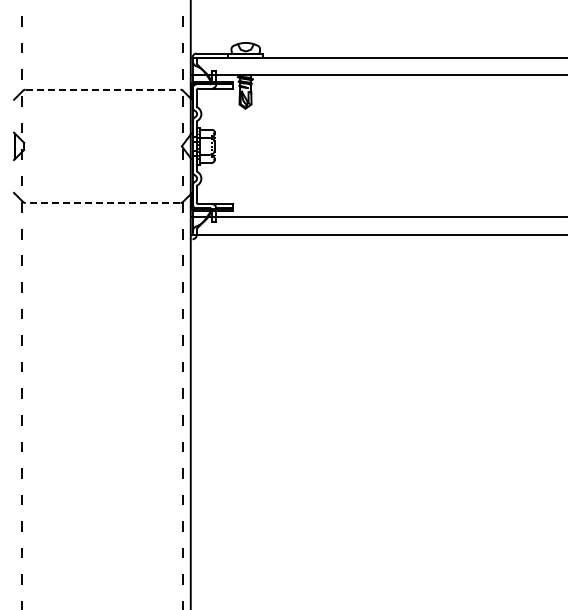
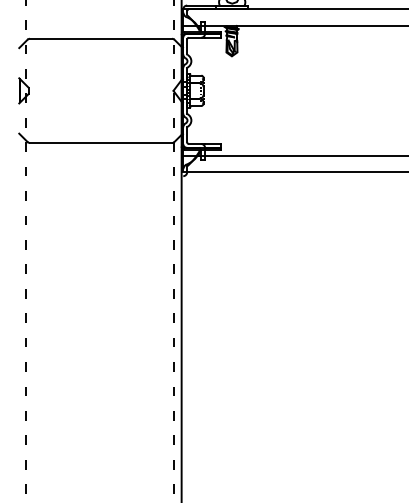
line: (103, 89) -> (101, 38), dashed -> solid
line: (102, 203) -> (100, 143), dashed -> solid

